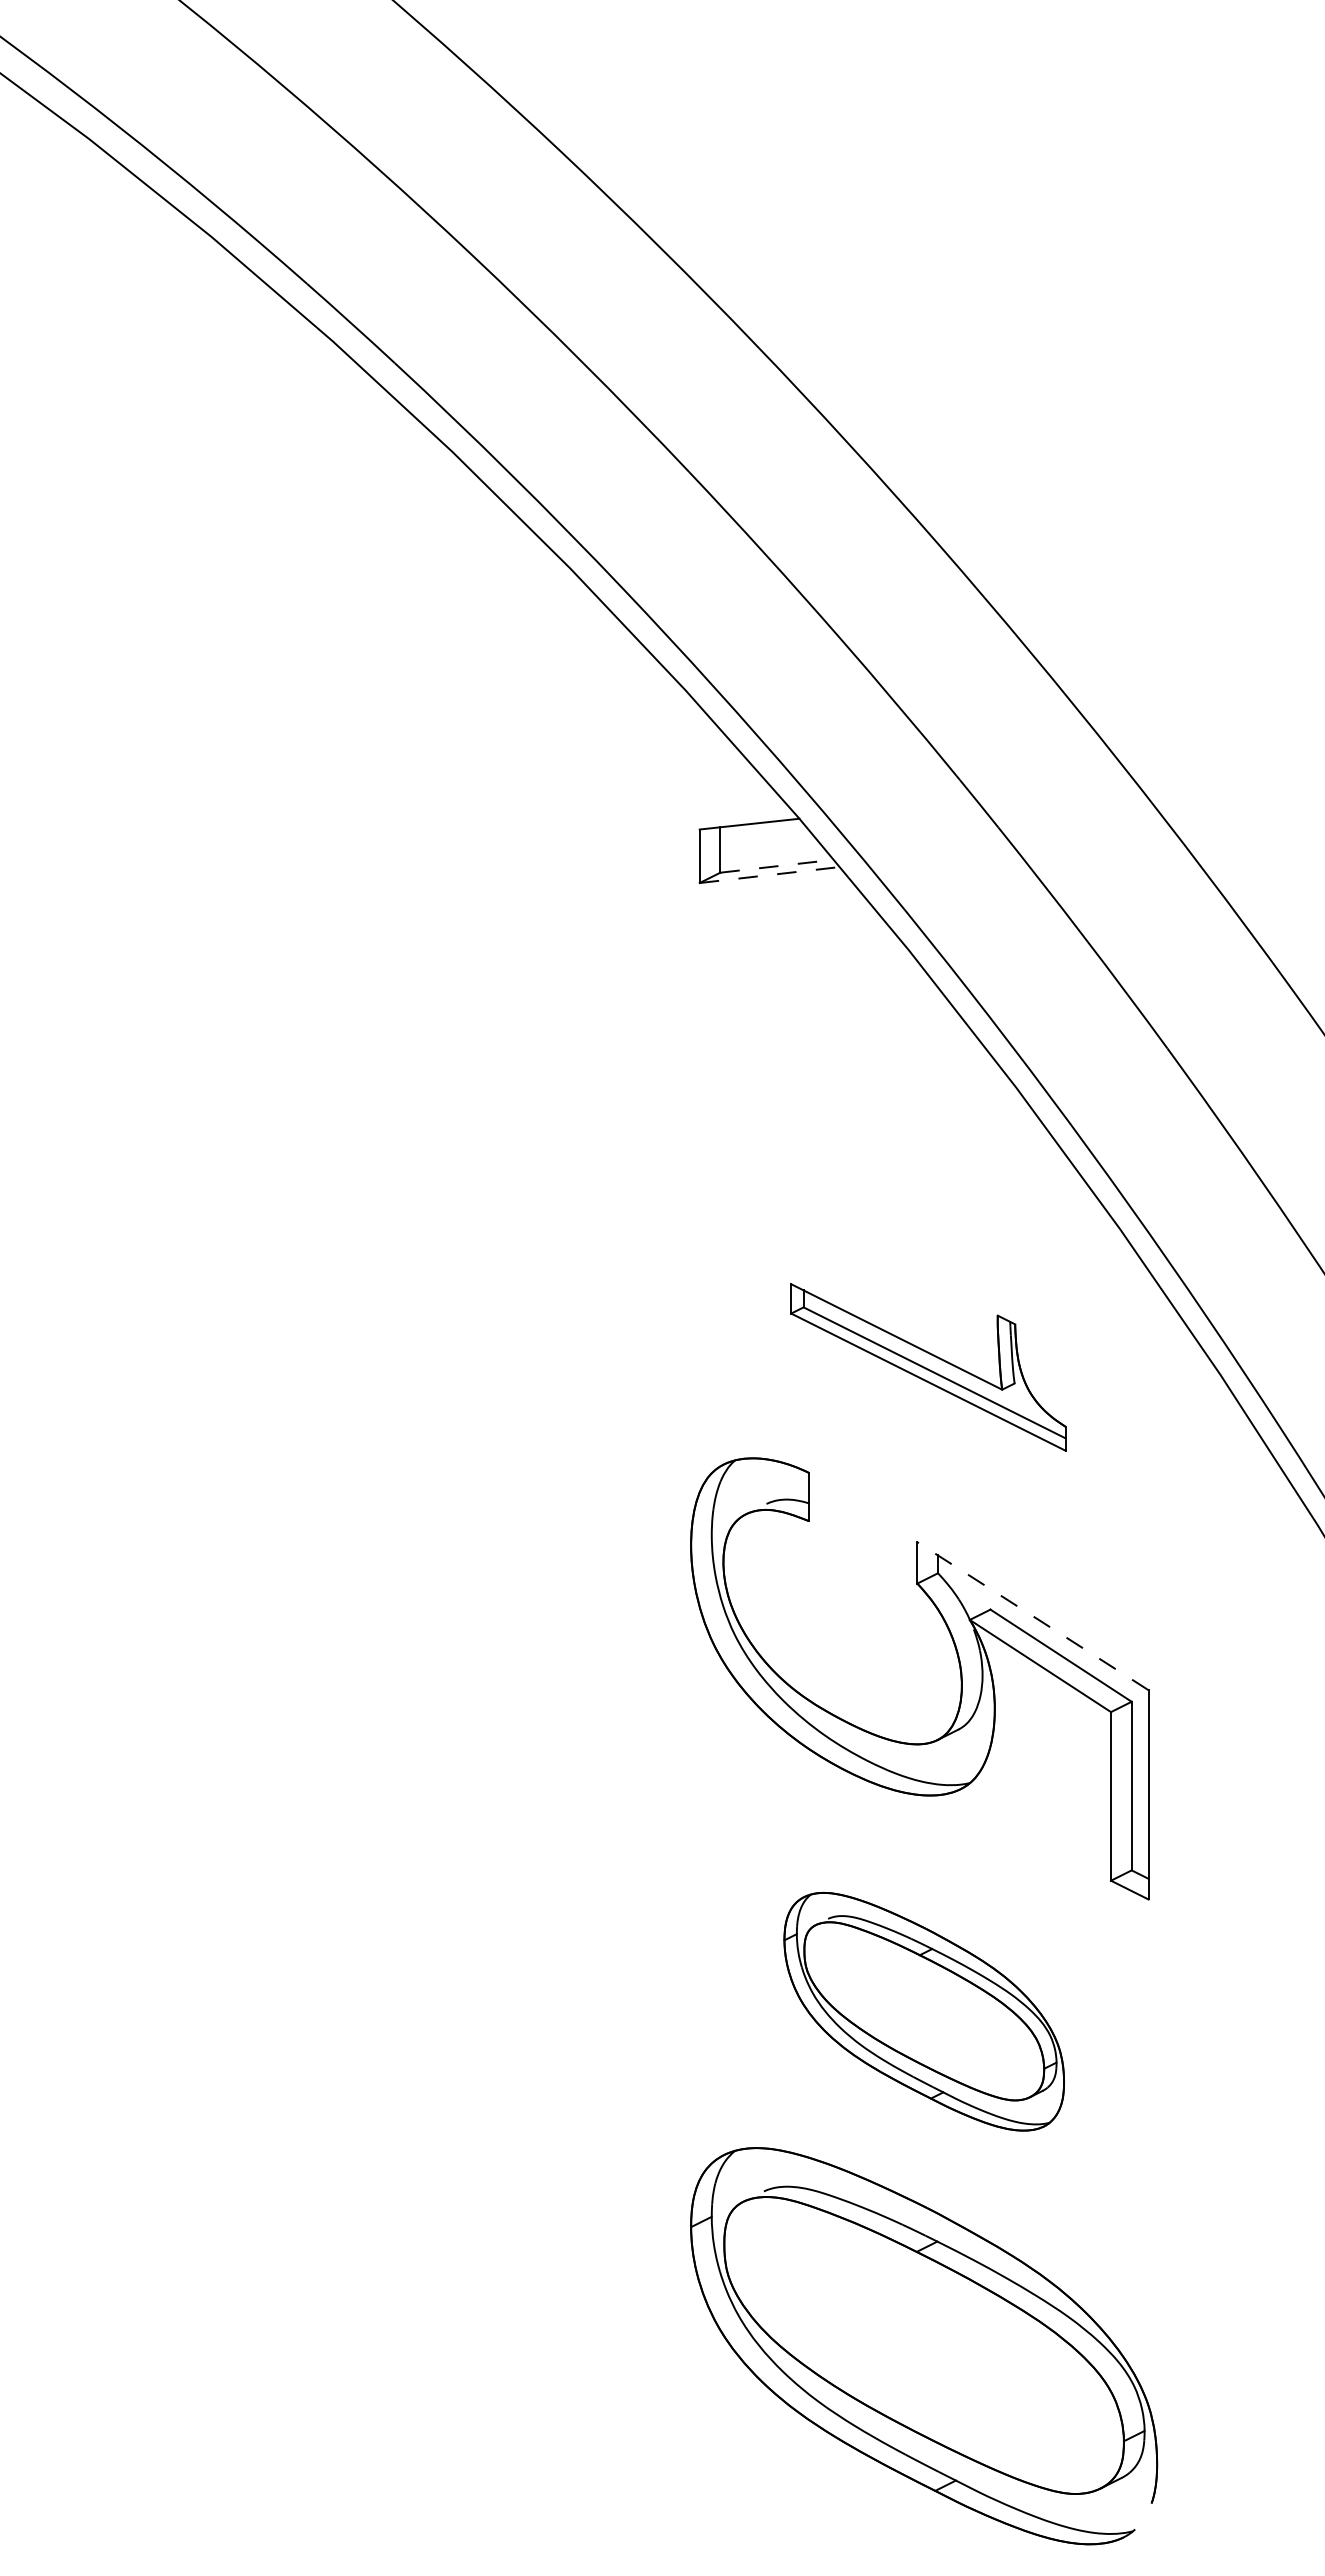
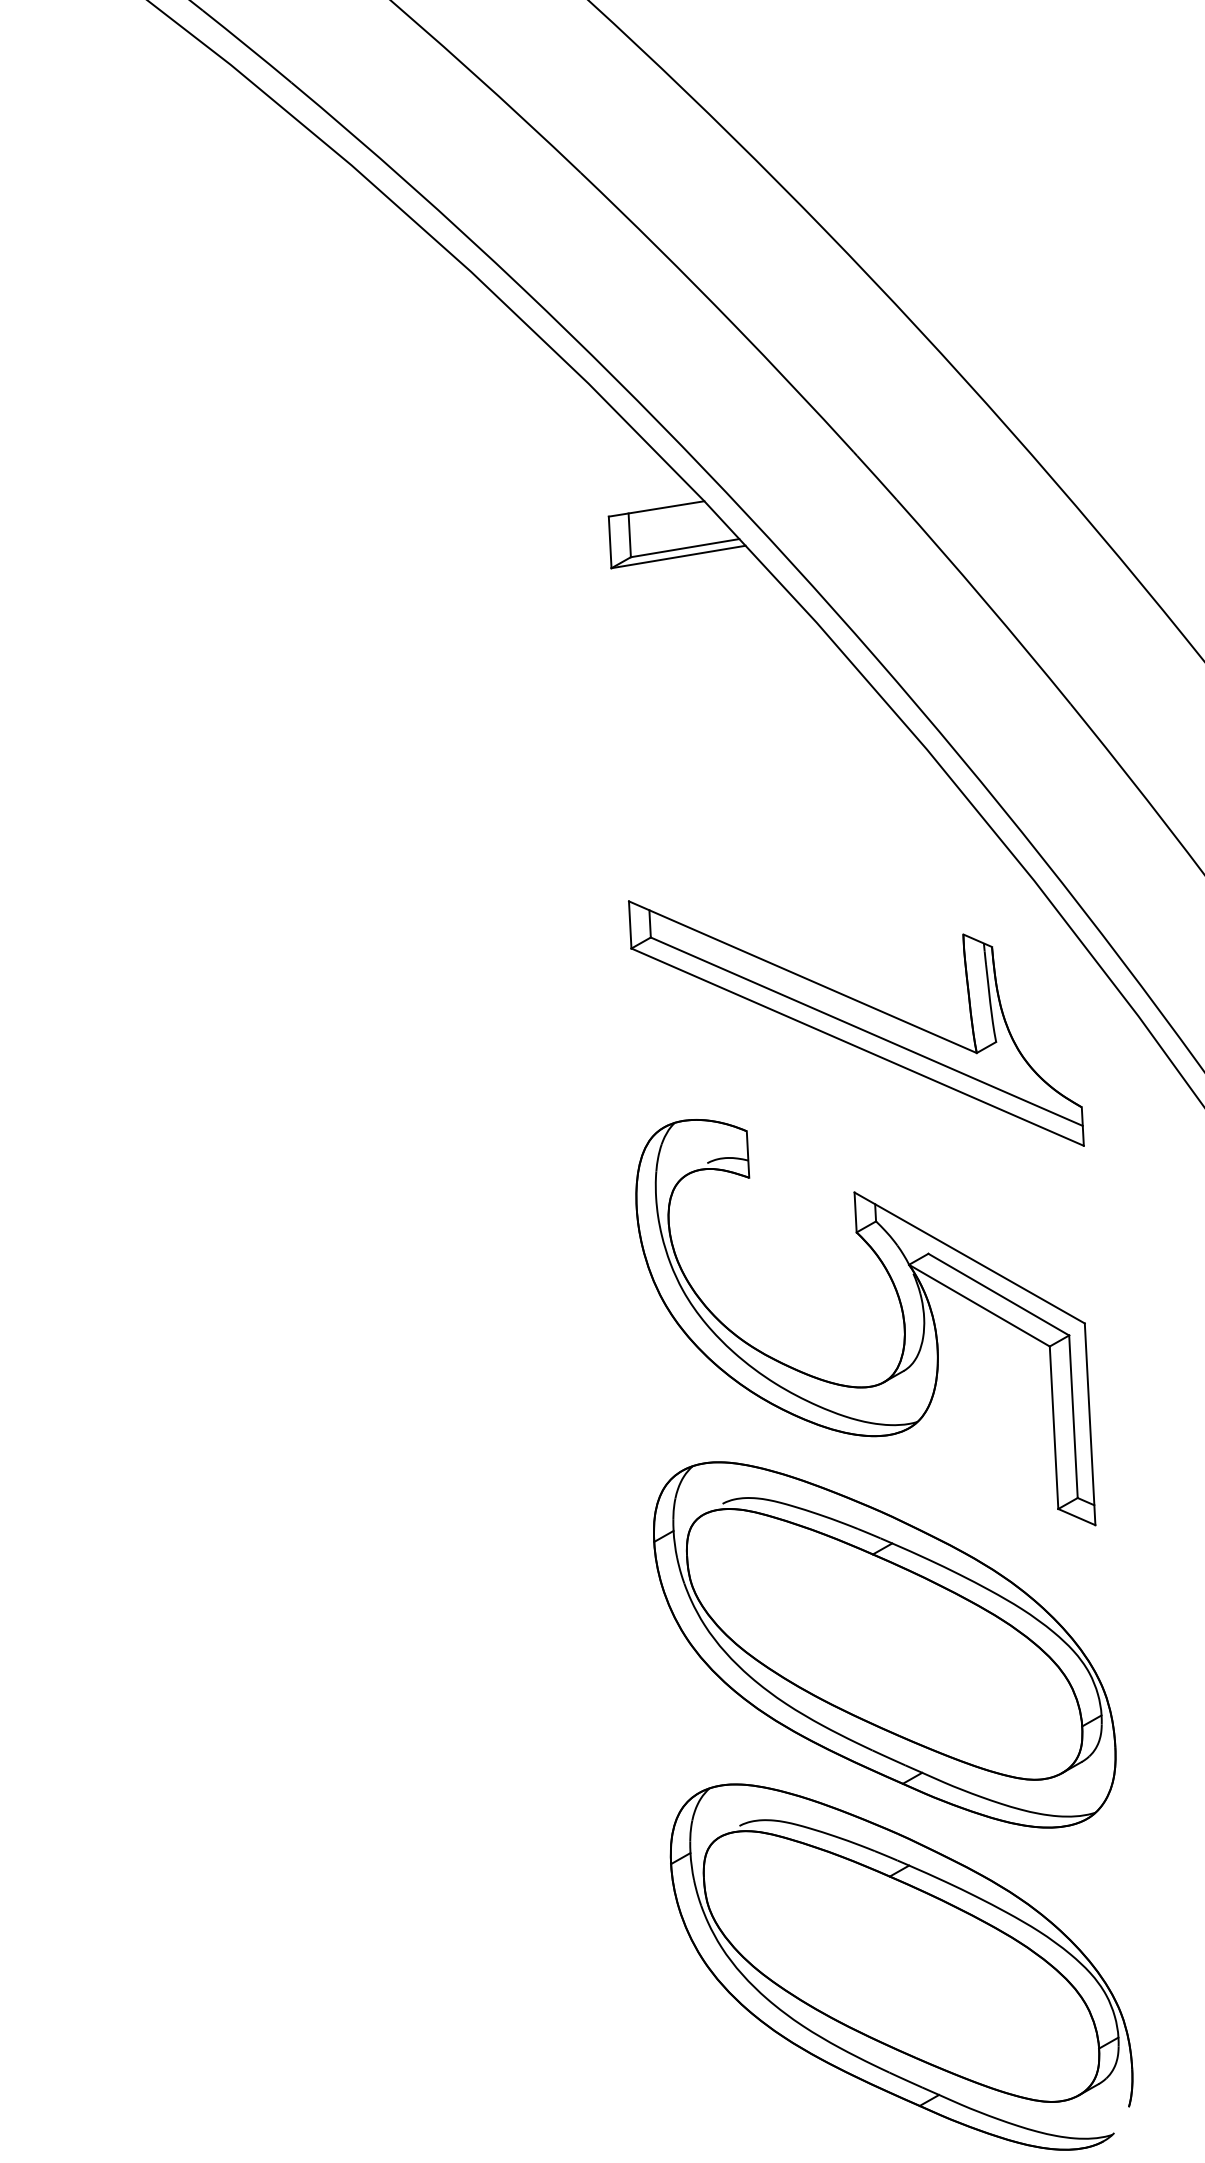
line: (776, 866) -> (684, 548), dashed -> solid
line: (770, 875) -> (679, 557), dashed -> solid
part: (928, 1367) -> (856, 1023), size x1.67
line: (1032, 1615) -> (969, 1257), dashed -> solid
part: (924, 2011) -> (885, 1644), size x1.67

